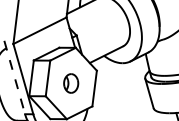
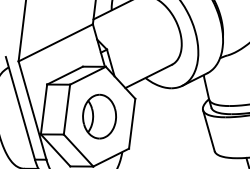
line: (14, 78) -> (20, 109), dashed -> solid
part: (70, 83) -> (98, 116), size x1.67

